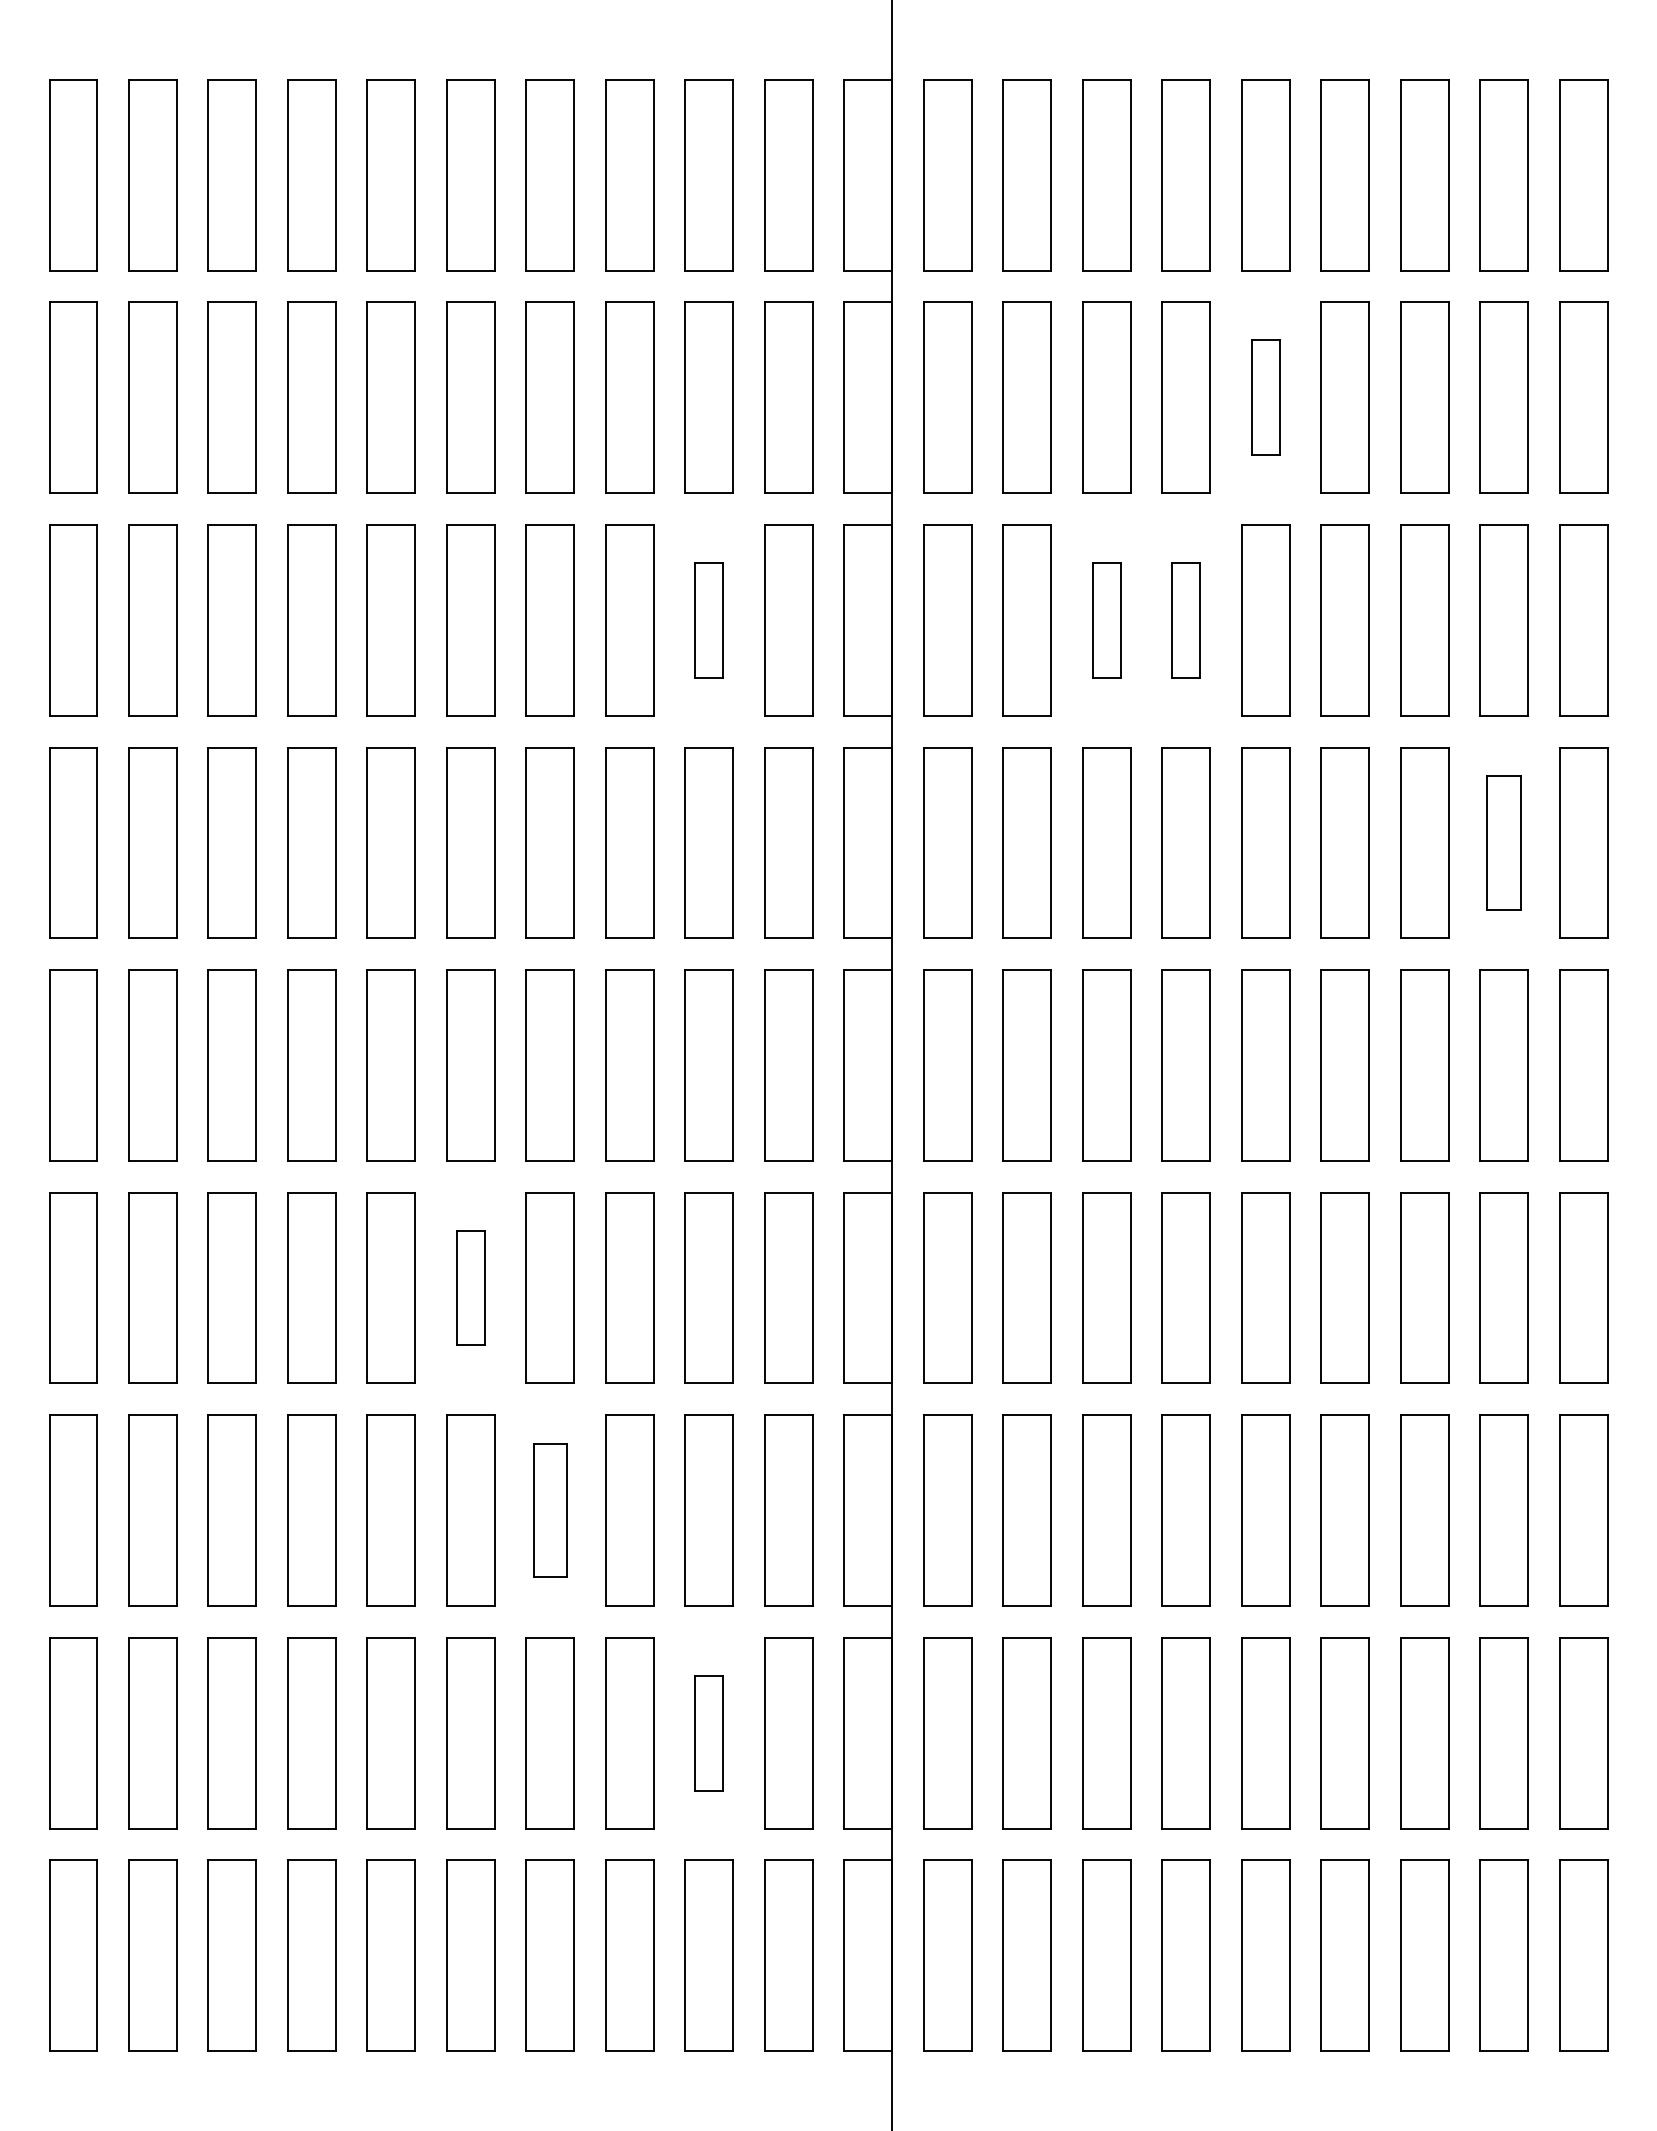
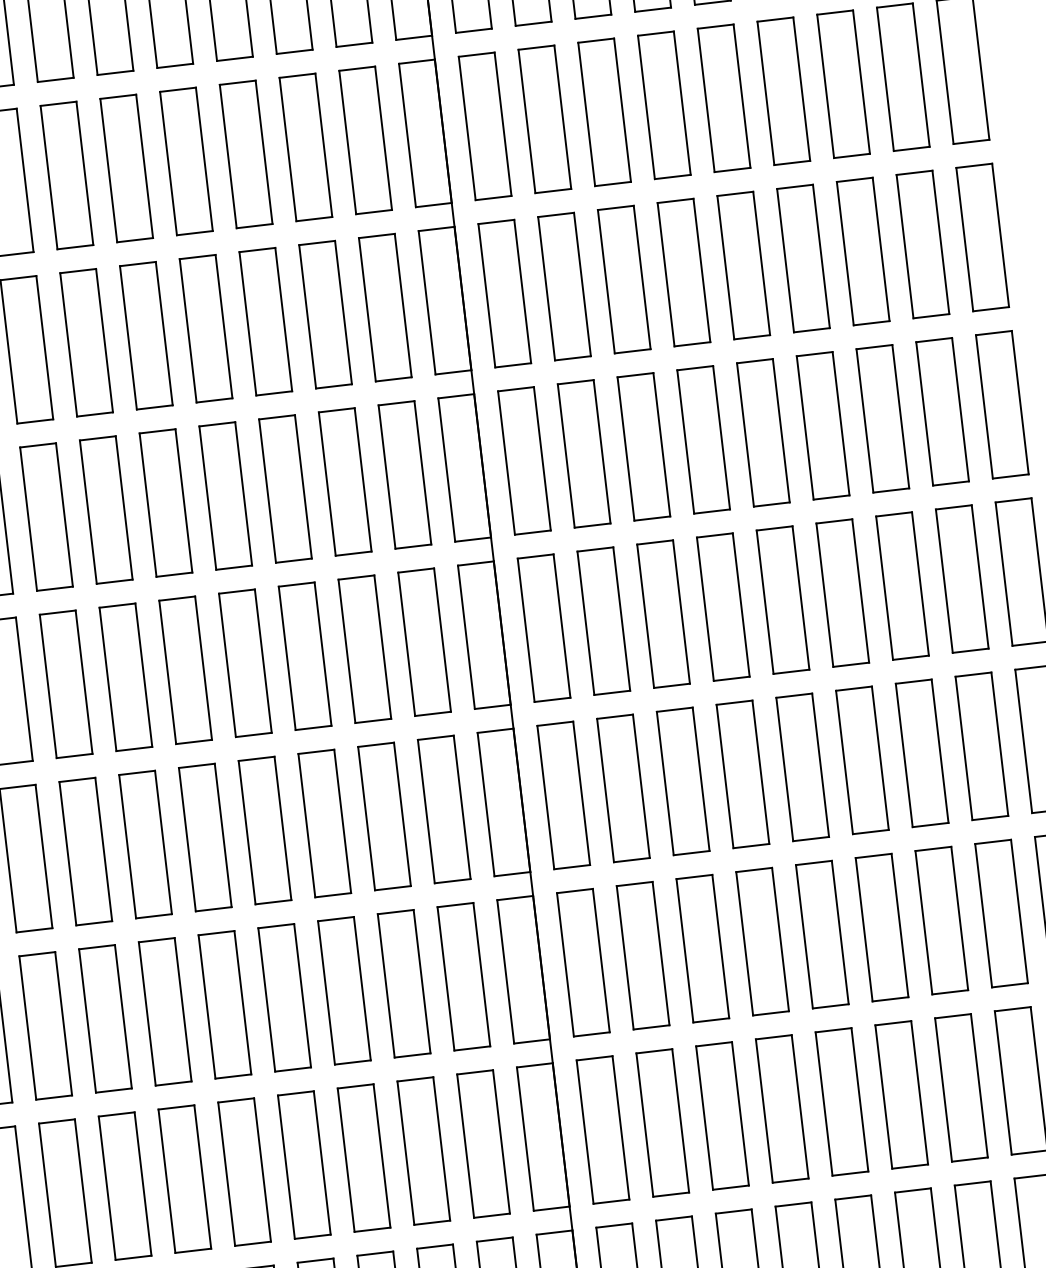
part: (1265, 397) -> (723, 98), size x1.67
part: (708, 620) -> (325, 314), size x1.67
part: (1106, 620) -> (624, 279), size x1.67
part: (1185, 620) -> (683, 272), size x1.67
part: (1503, 842) -> (942, 411), size x1.43
part: (470, 1287) -> (205, 837), size x1.67
part: (549, 1510) -> (284, 997), size x1.43
part: (708, 1733) -> (423, 1151), size x1.67

